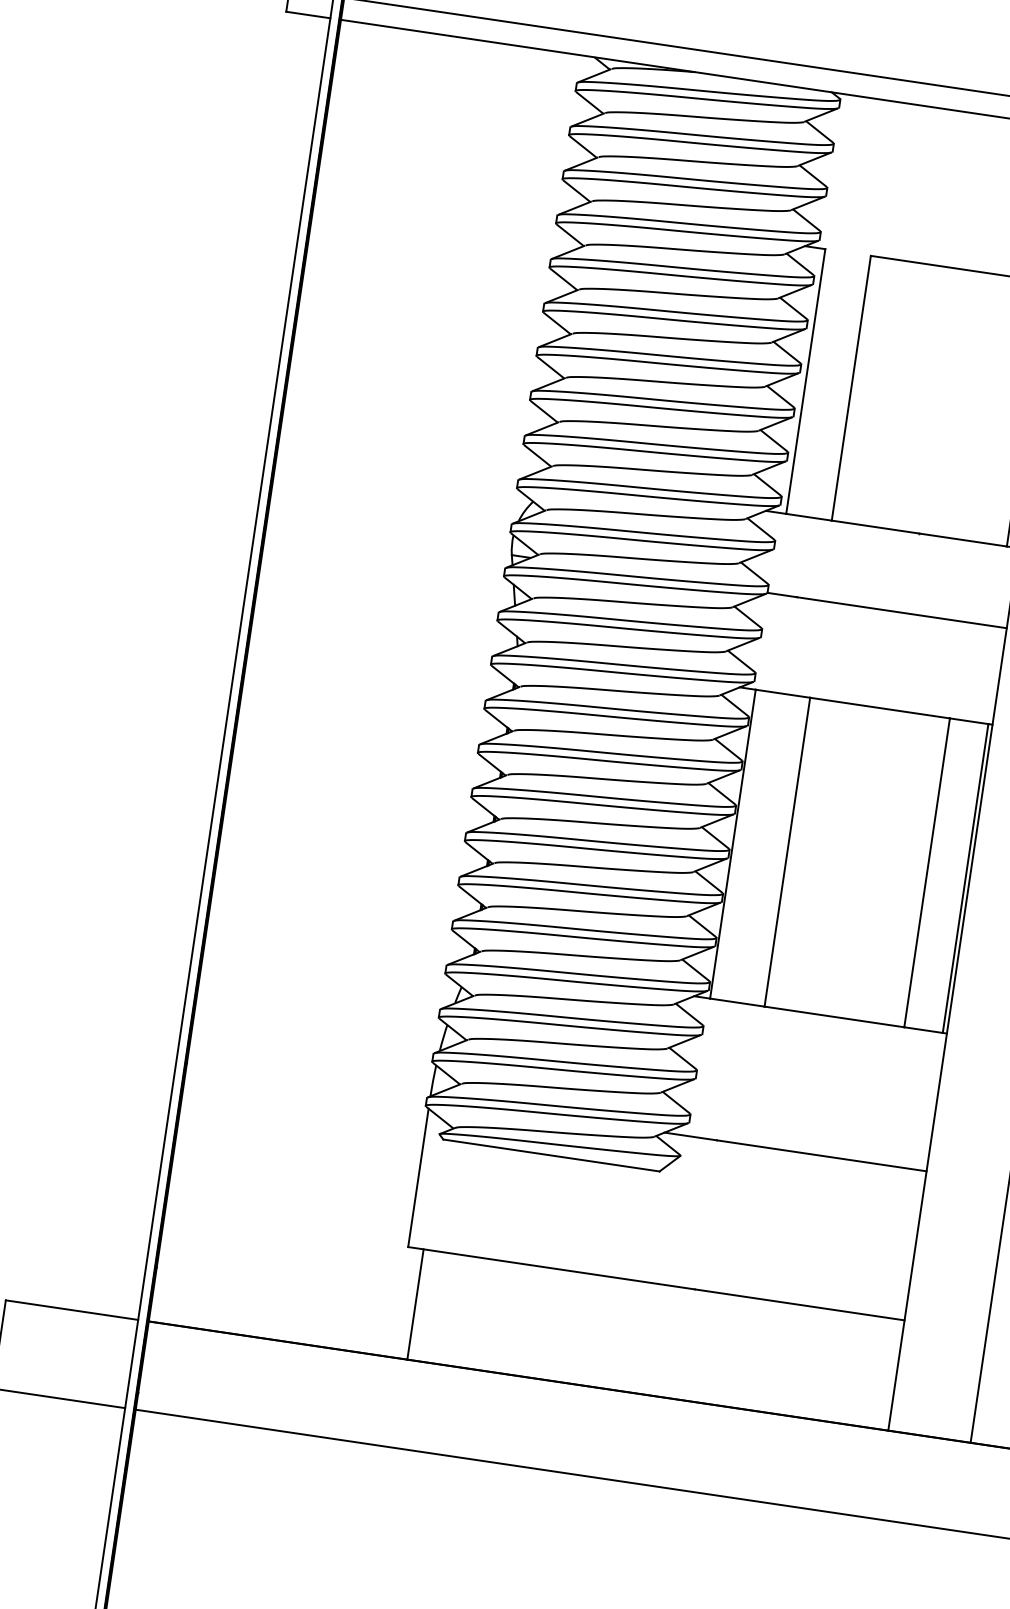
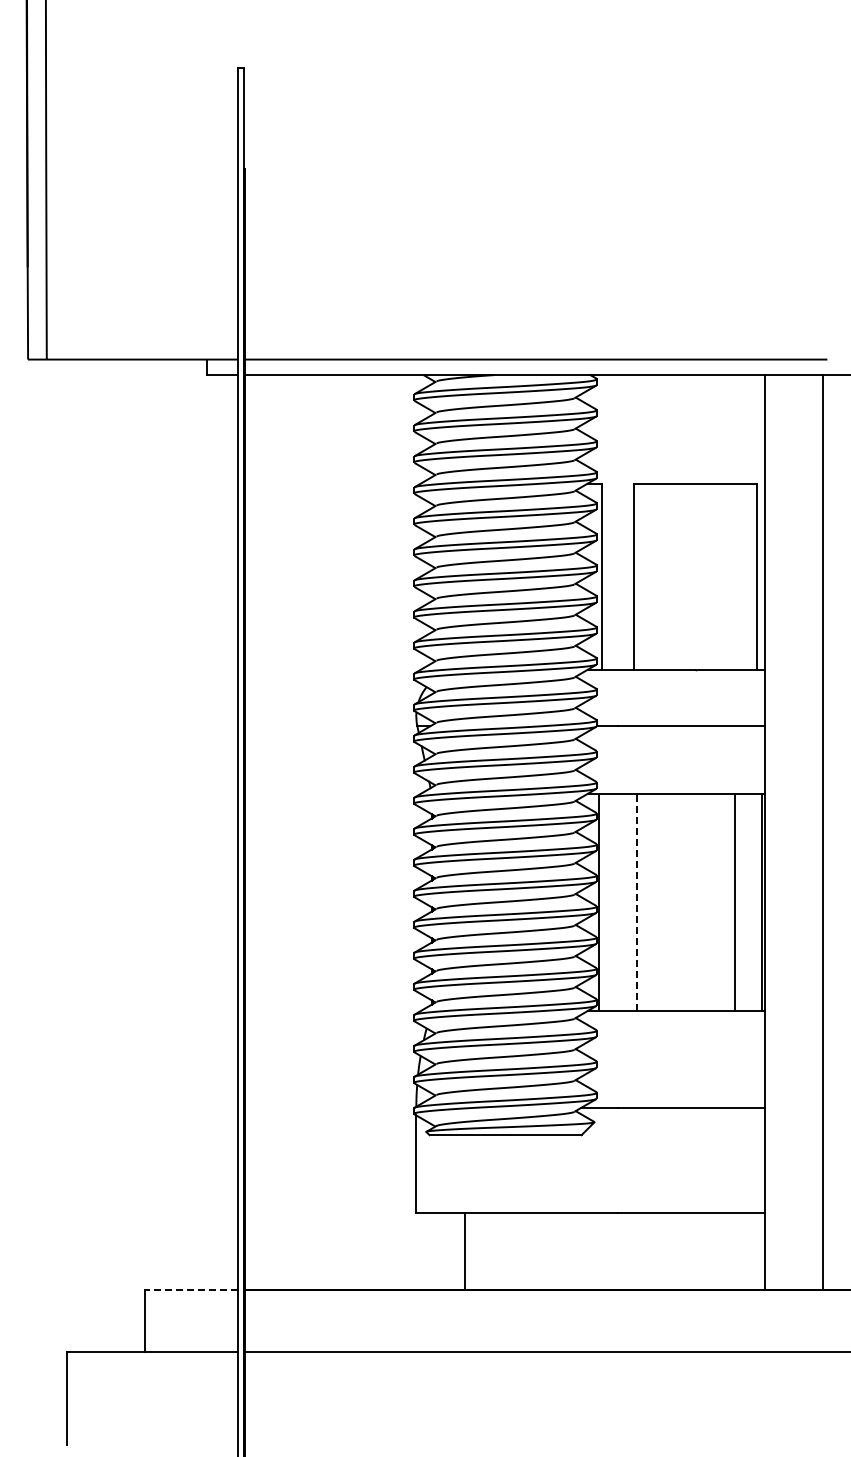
line: (787, 852) -> (637, 902), solid -> dashed
line: (415, 1304) -> (465, 1251), moved
line: (72, 1310) -> (191, 1290), solid -> dashed

